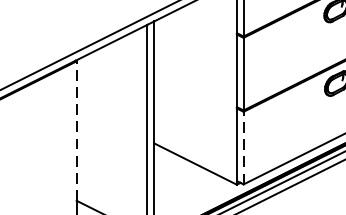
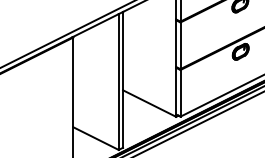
line: (77, 131) -> (73, 82), dashed -> solid
line: (243, 146) -> (180, 92), dashed -> solid

